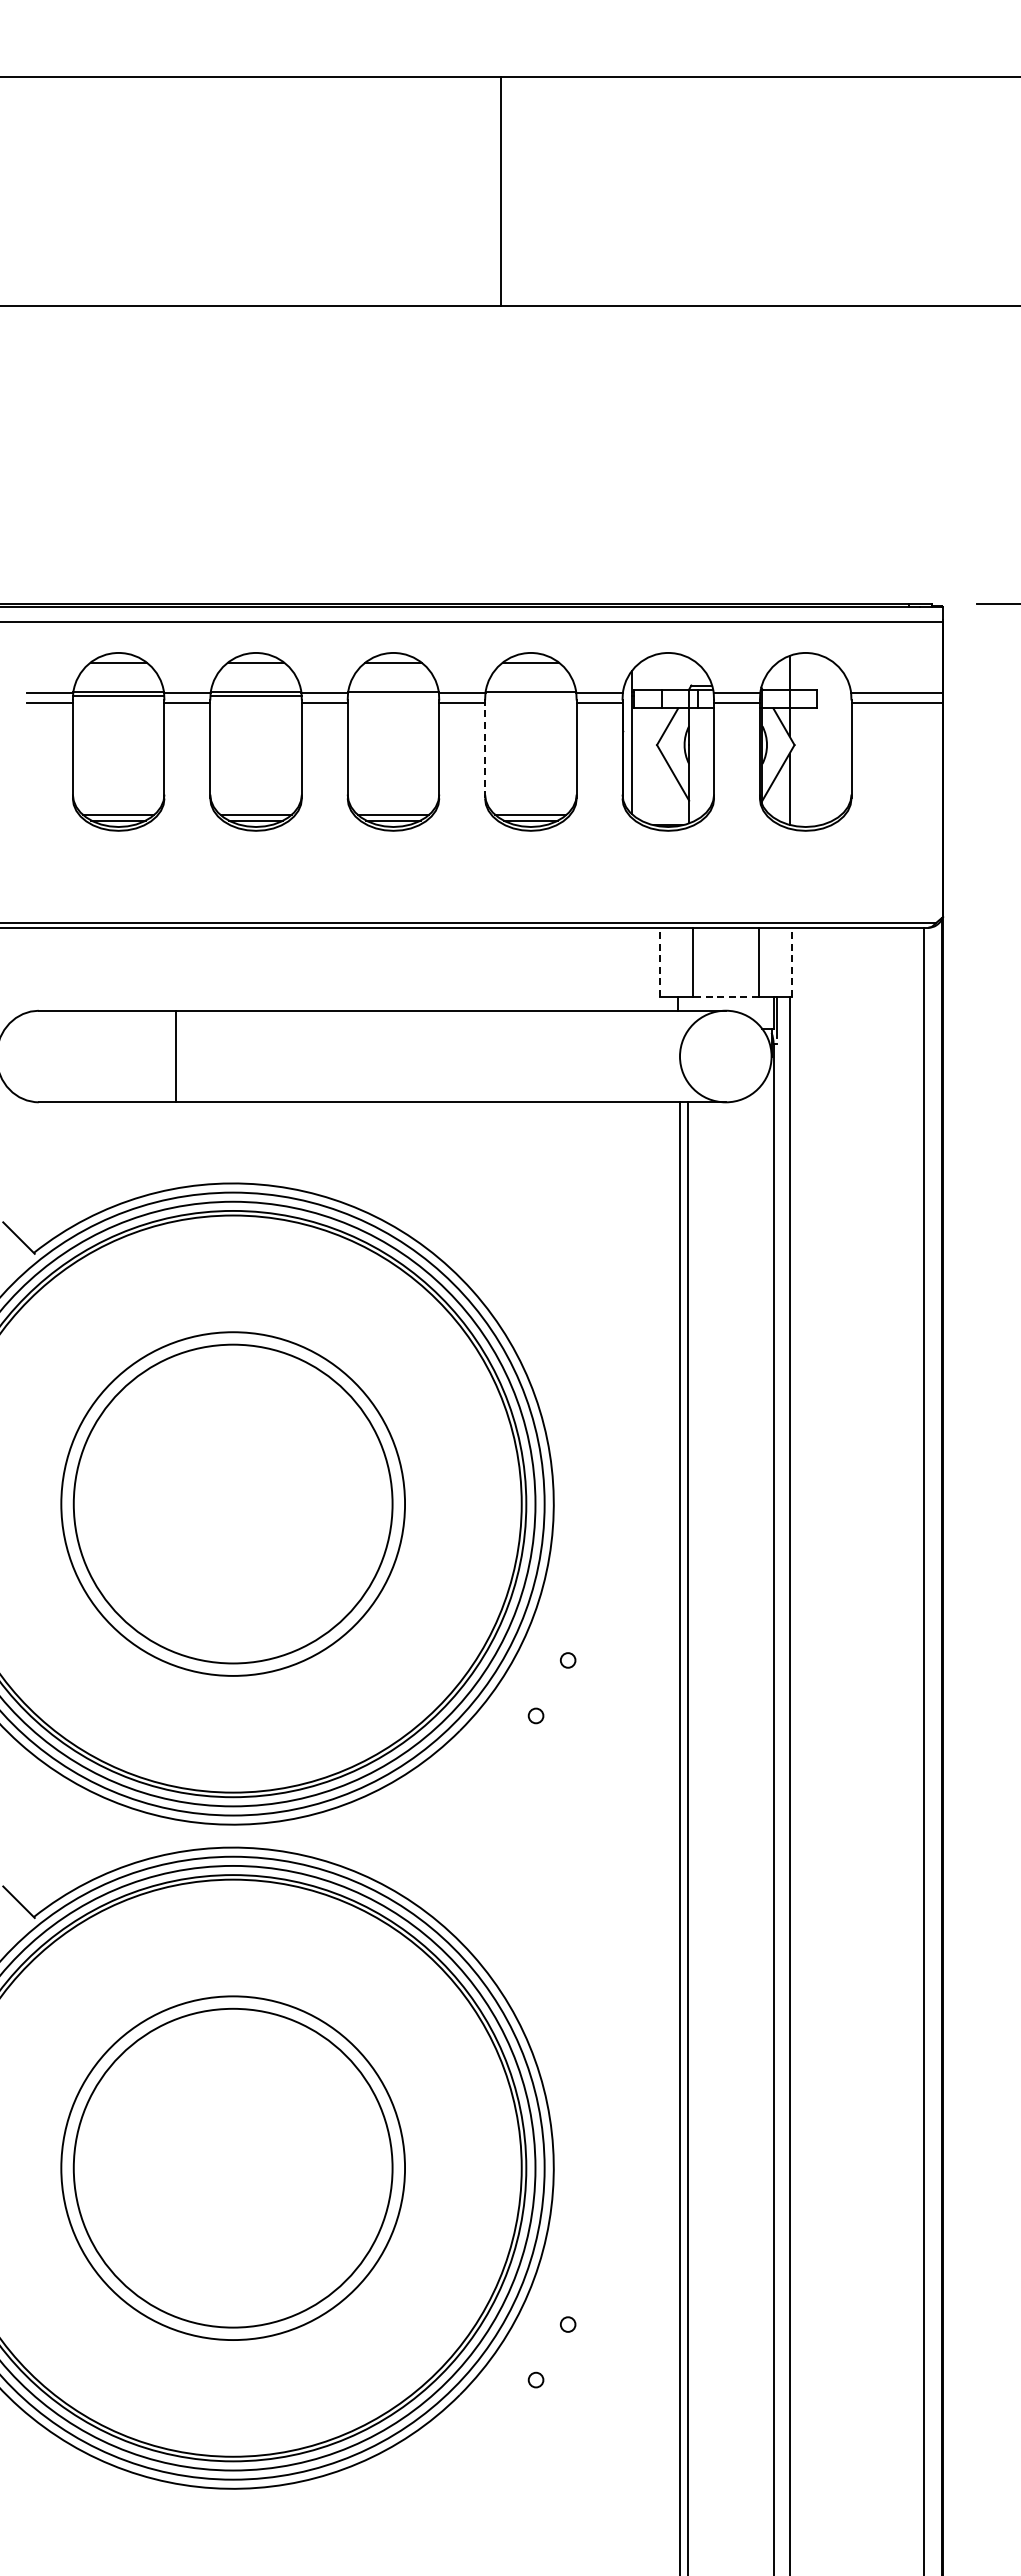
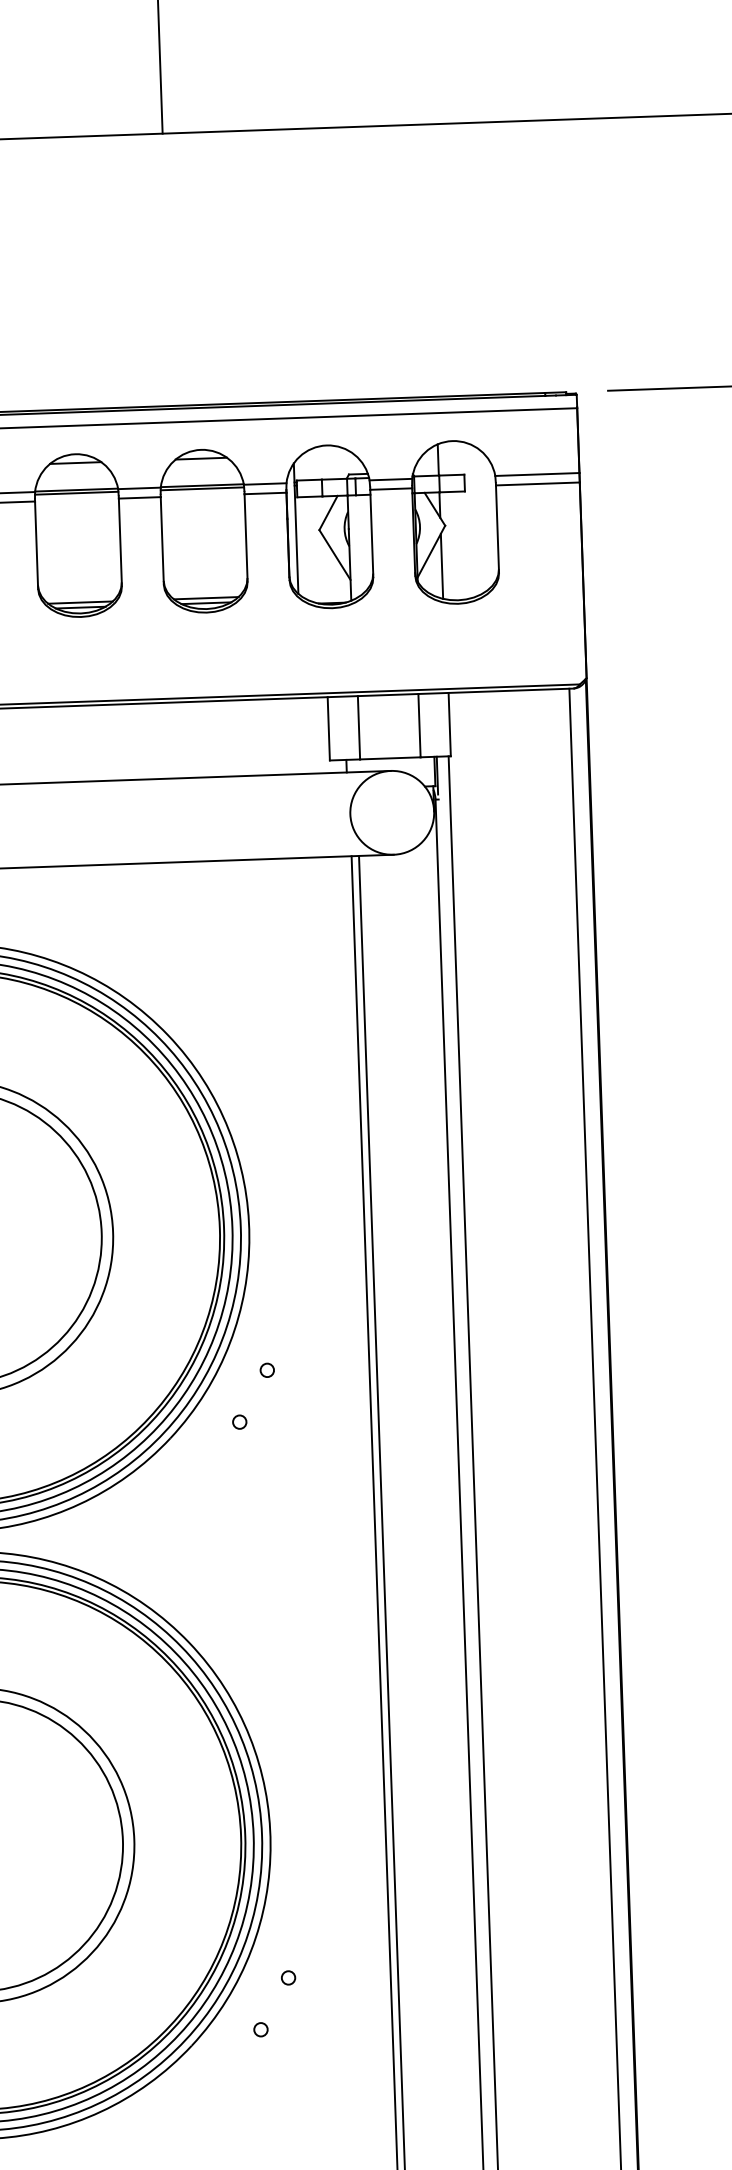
line: (393, 695) -> (76, 493), added
line: (530, 695) -> (202, 488), added
line: (485, 750) -> (162, 540), dashed -> solid
line: (659, 962) -> (328, 728), dashed -> solid
line: (791, 962) -> (449, 724), dashed -> solid
line: (725, 997) -> (390, 758), dashed -> solid

